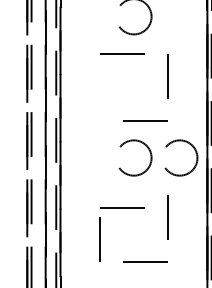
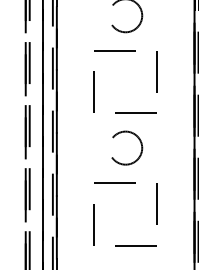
line: (99, 97) -> (93, 91), added
circle: (181, 157) -> (170, 147), removed
line: (122, 207) -> (114, 182), moved

